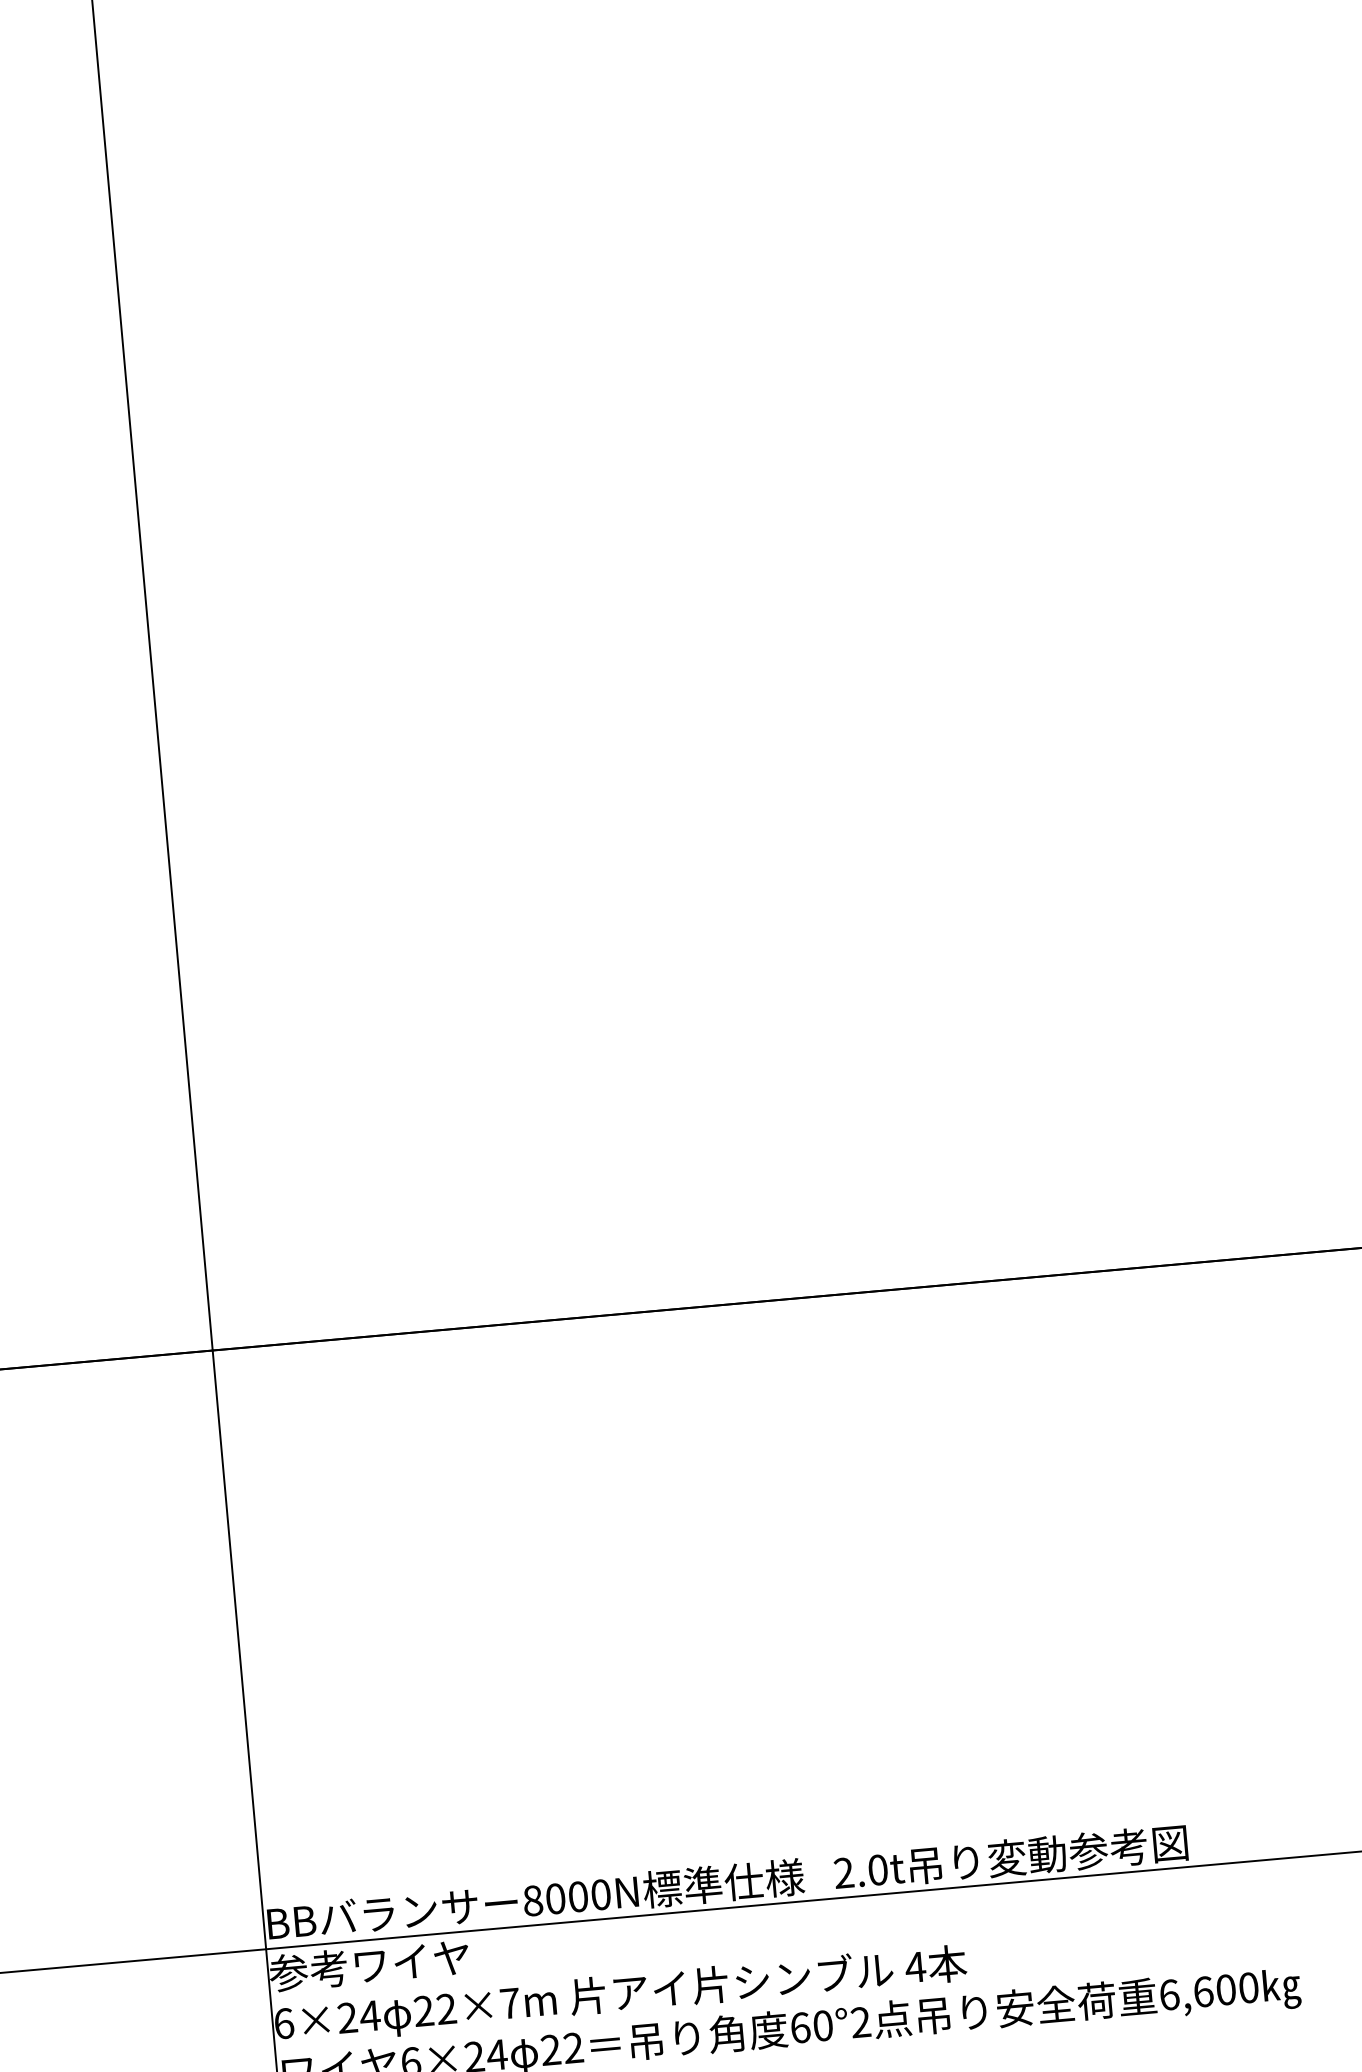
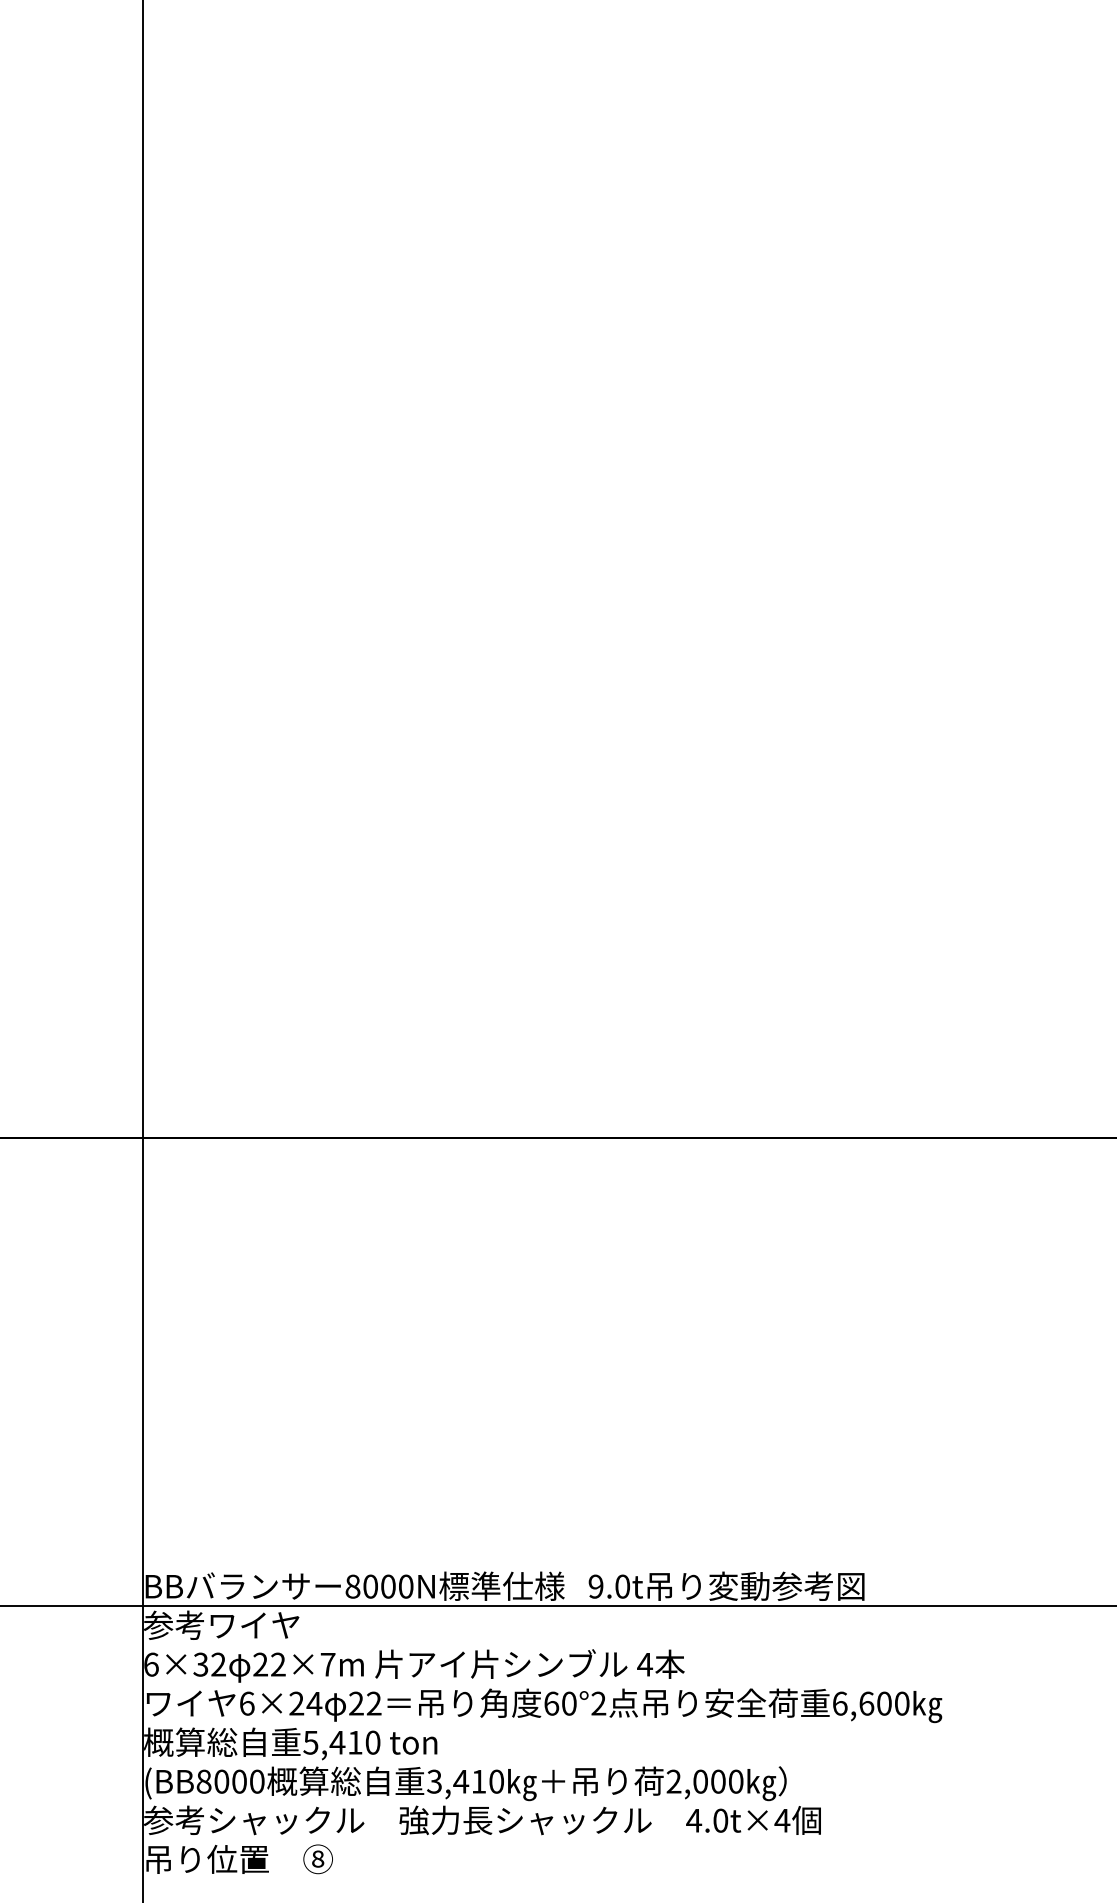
text: (843, 1872) -> (595, 1586), 2.0t -> 9.0t
text: (358, 2016) -> (209, 1664), 6×24 -> 6×32

